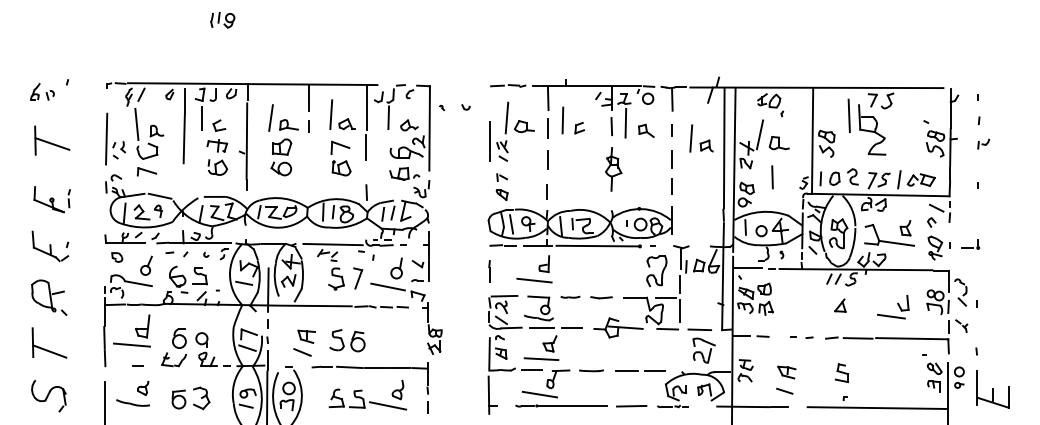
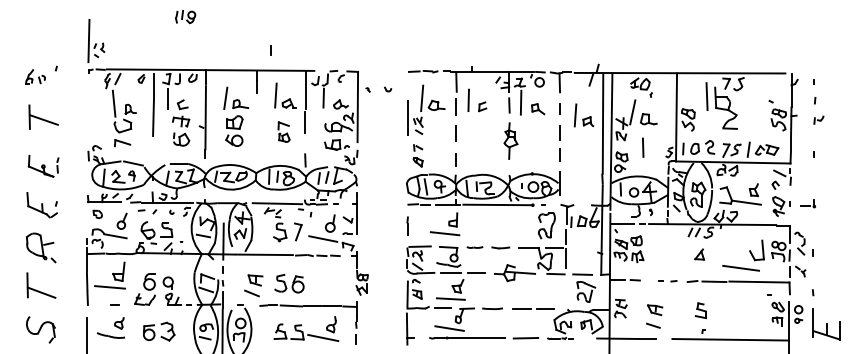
line: (308, 126) -> (270, 50), moved
part: (115, 138) -> (96, 40), moved
part: (340, 158) -> (283, 132), size x0.7
part: (893, 307) -> (743, 256), size x1.6

